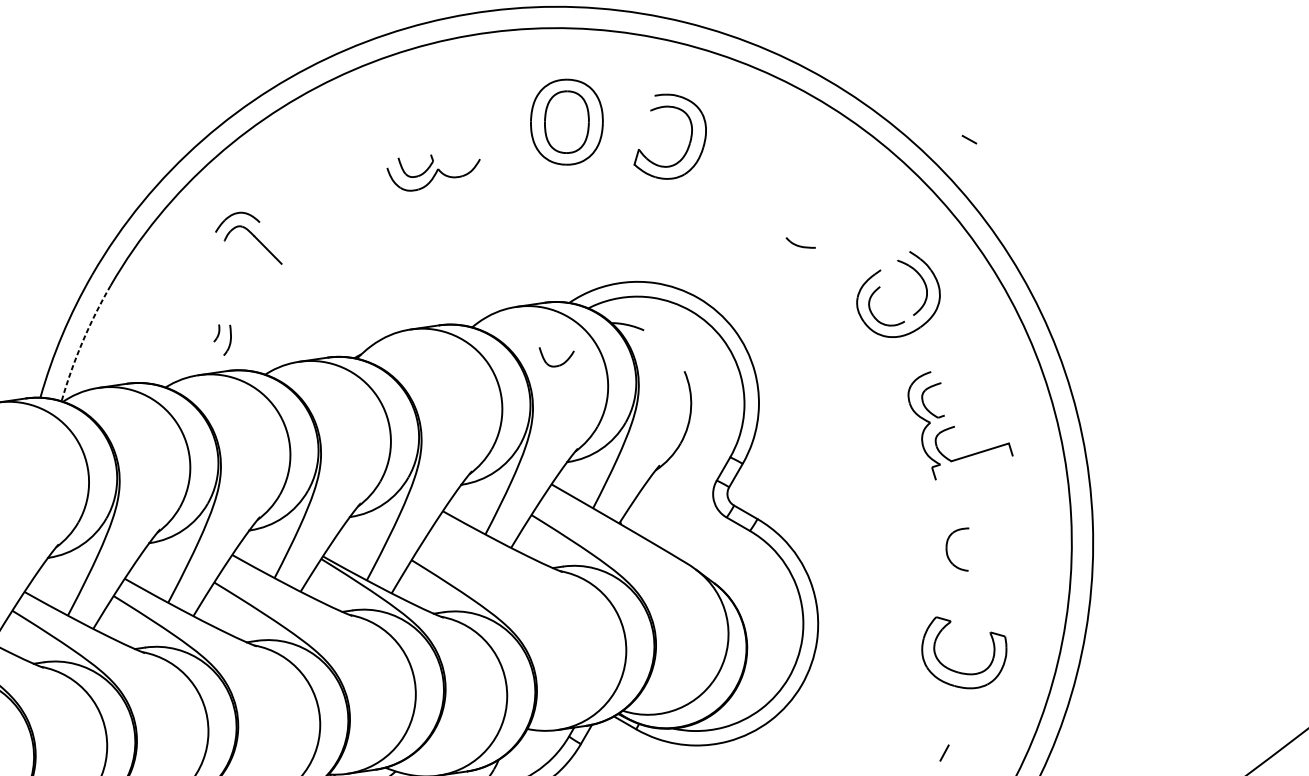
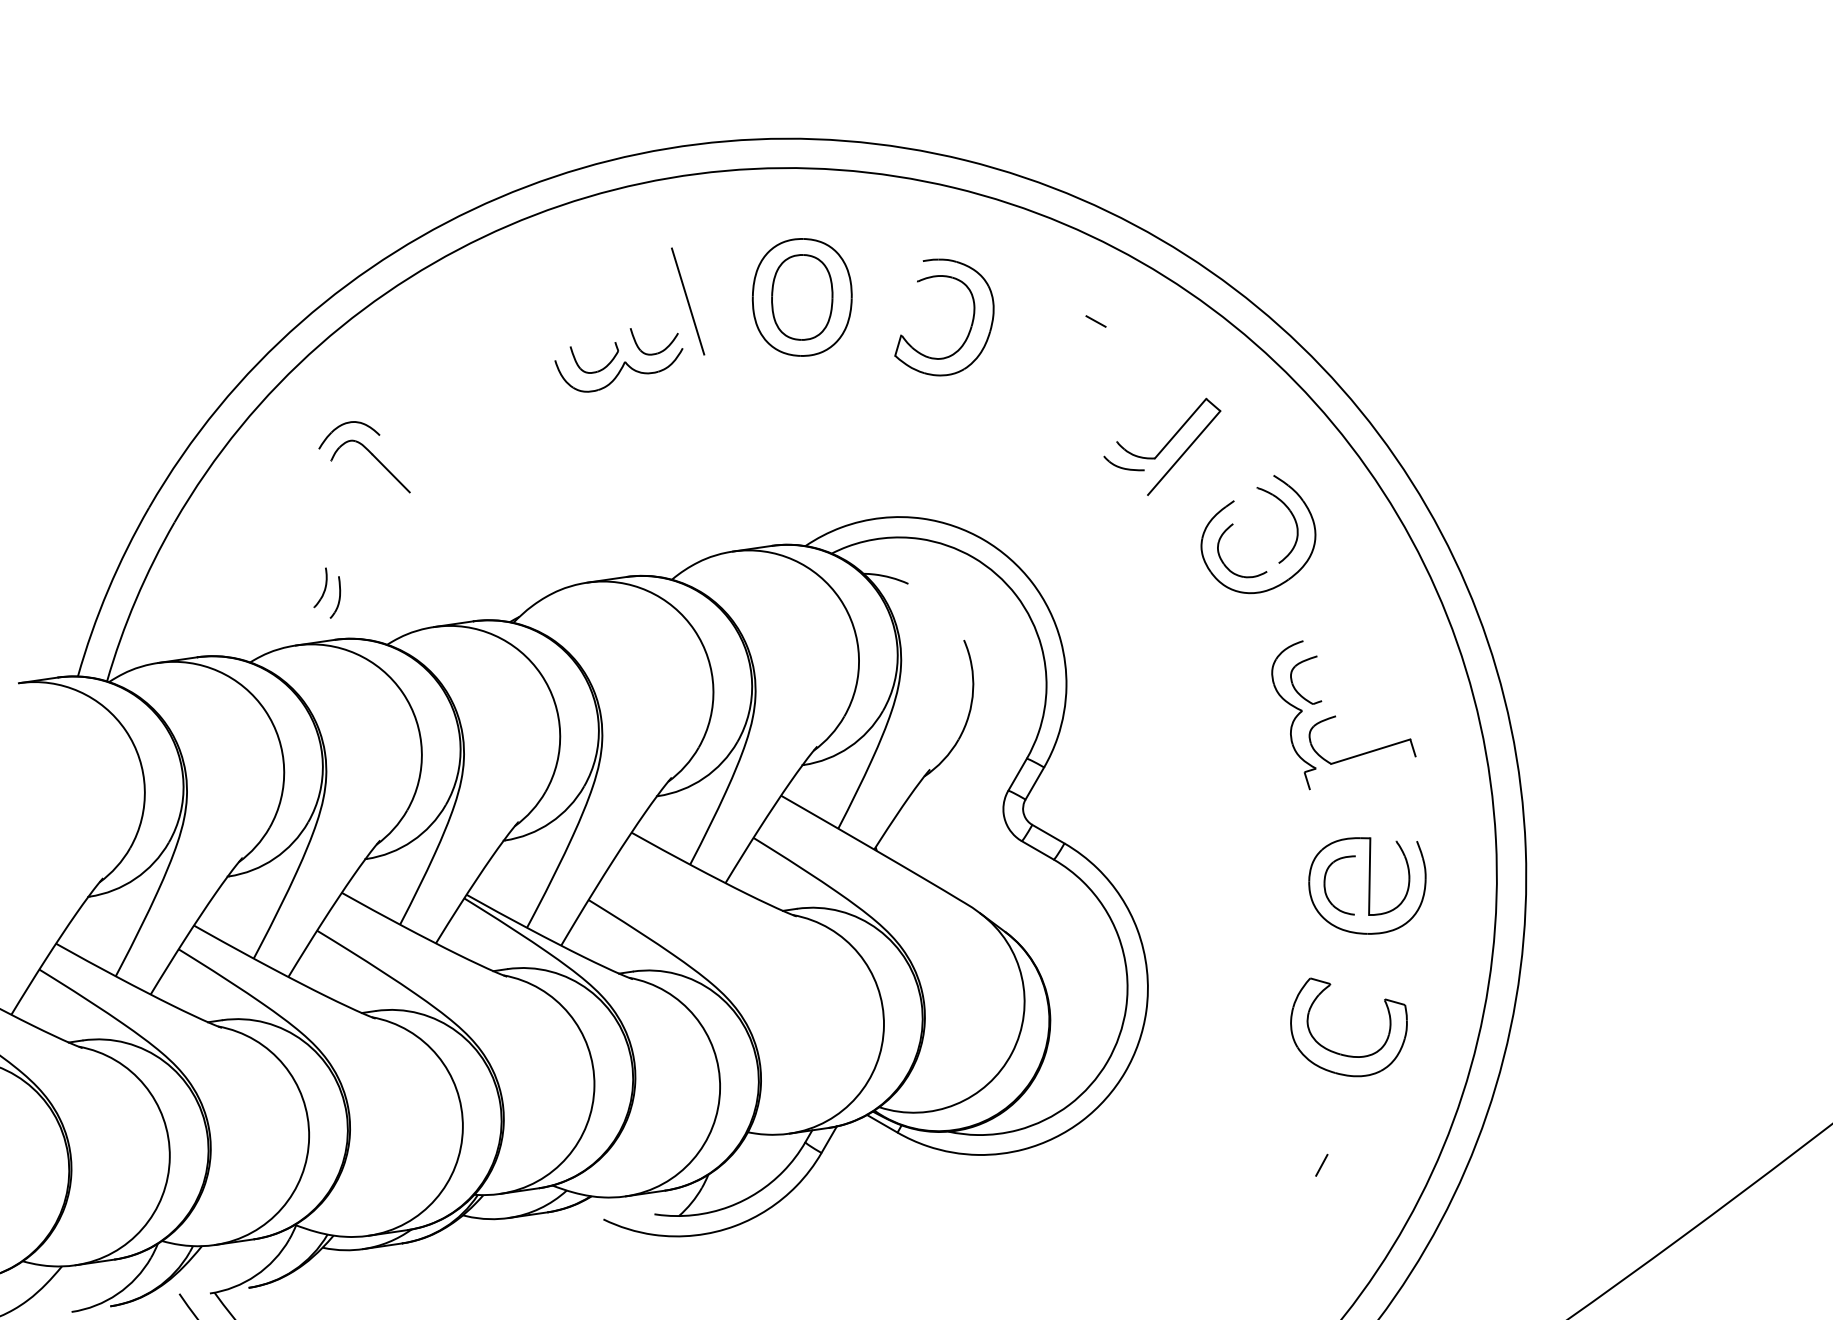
line: (483, 125) -> (687, 301), added
line: (969, 139) -> (1095, 321), moved
part: (833, 230) -> (1168, 446), added
part: (216, 333) -> (320, 587), size x1.67
arc: (82, 341) -> (135, 599), dashed -> solid
part: (558, 365) -> (656, 352), moved
part: (977, 549) -> (1367, 885), added

